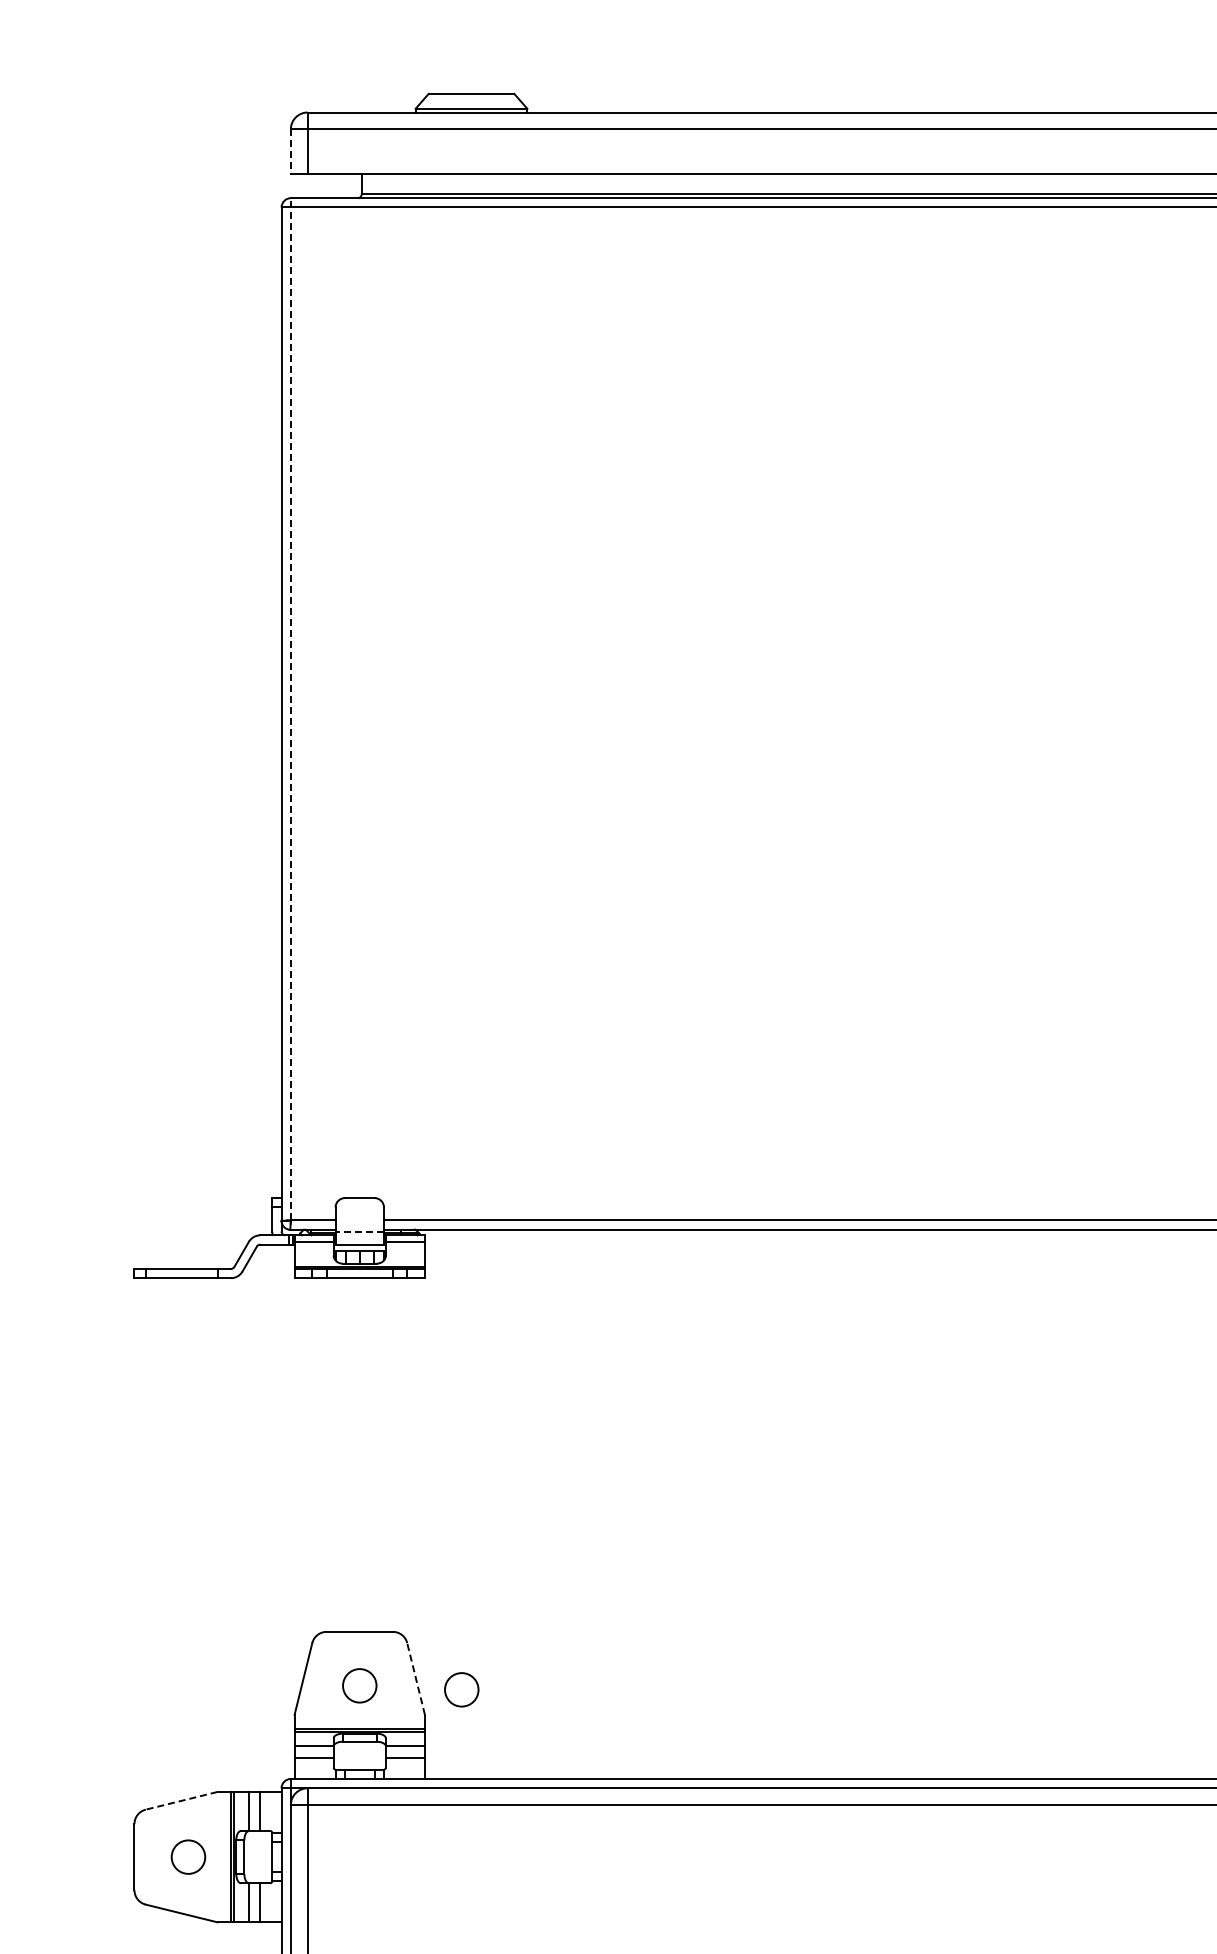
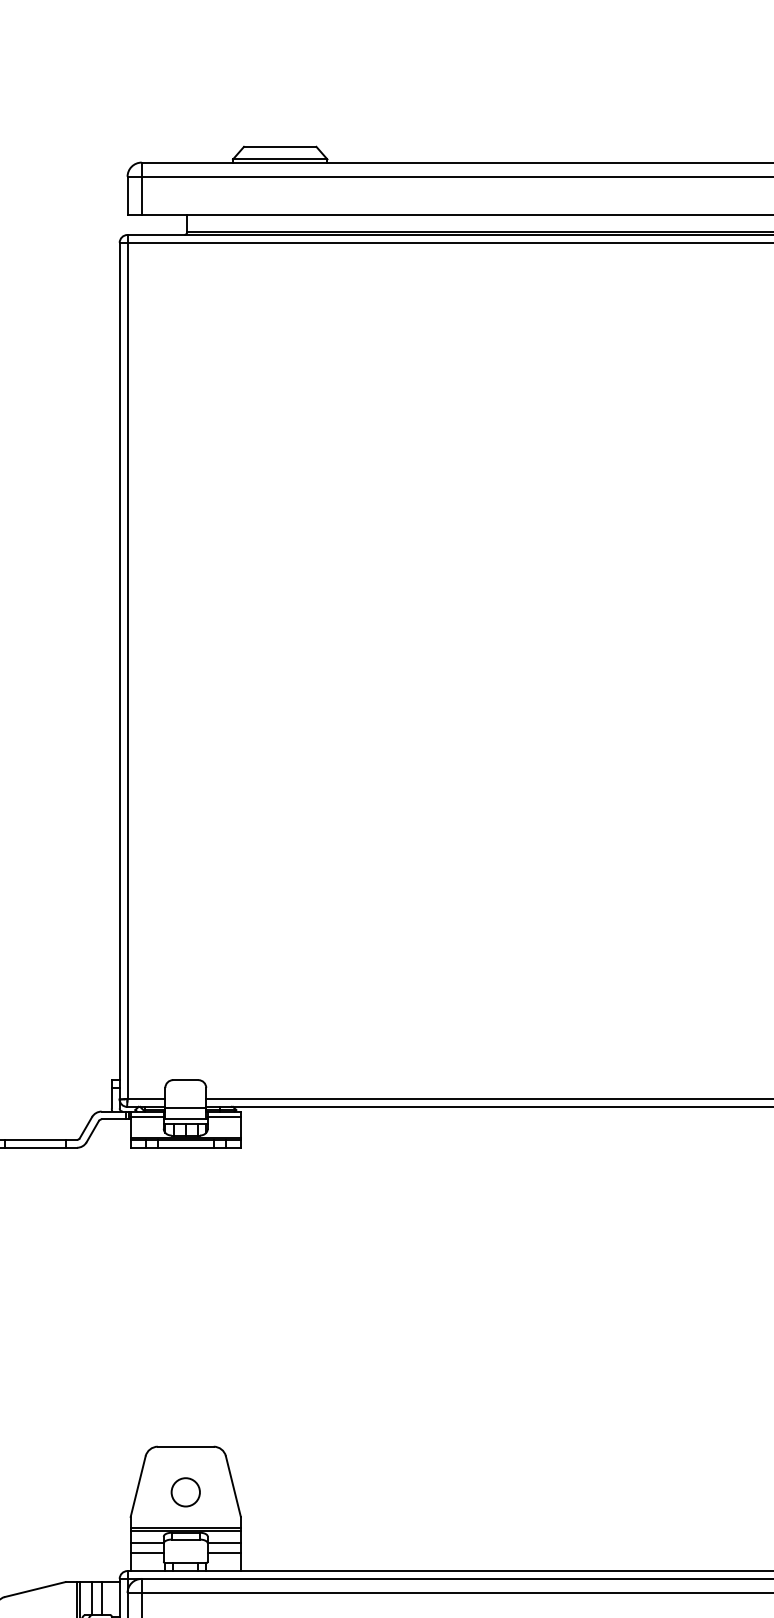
line: (290, 152) -> (127, 196), dashed -> solid
line: (290, 708) -> (127, 666), dashed -> solid
line: (359, 1231) -> (185, 1108), dashed -> solid
line: (416, 1679) -> (233, 1486), dashed -> solid
circle: (461, 1689) -> (271, 1495), removed
line: (181, 1800) -> (35, 1589), dashed -> solid

